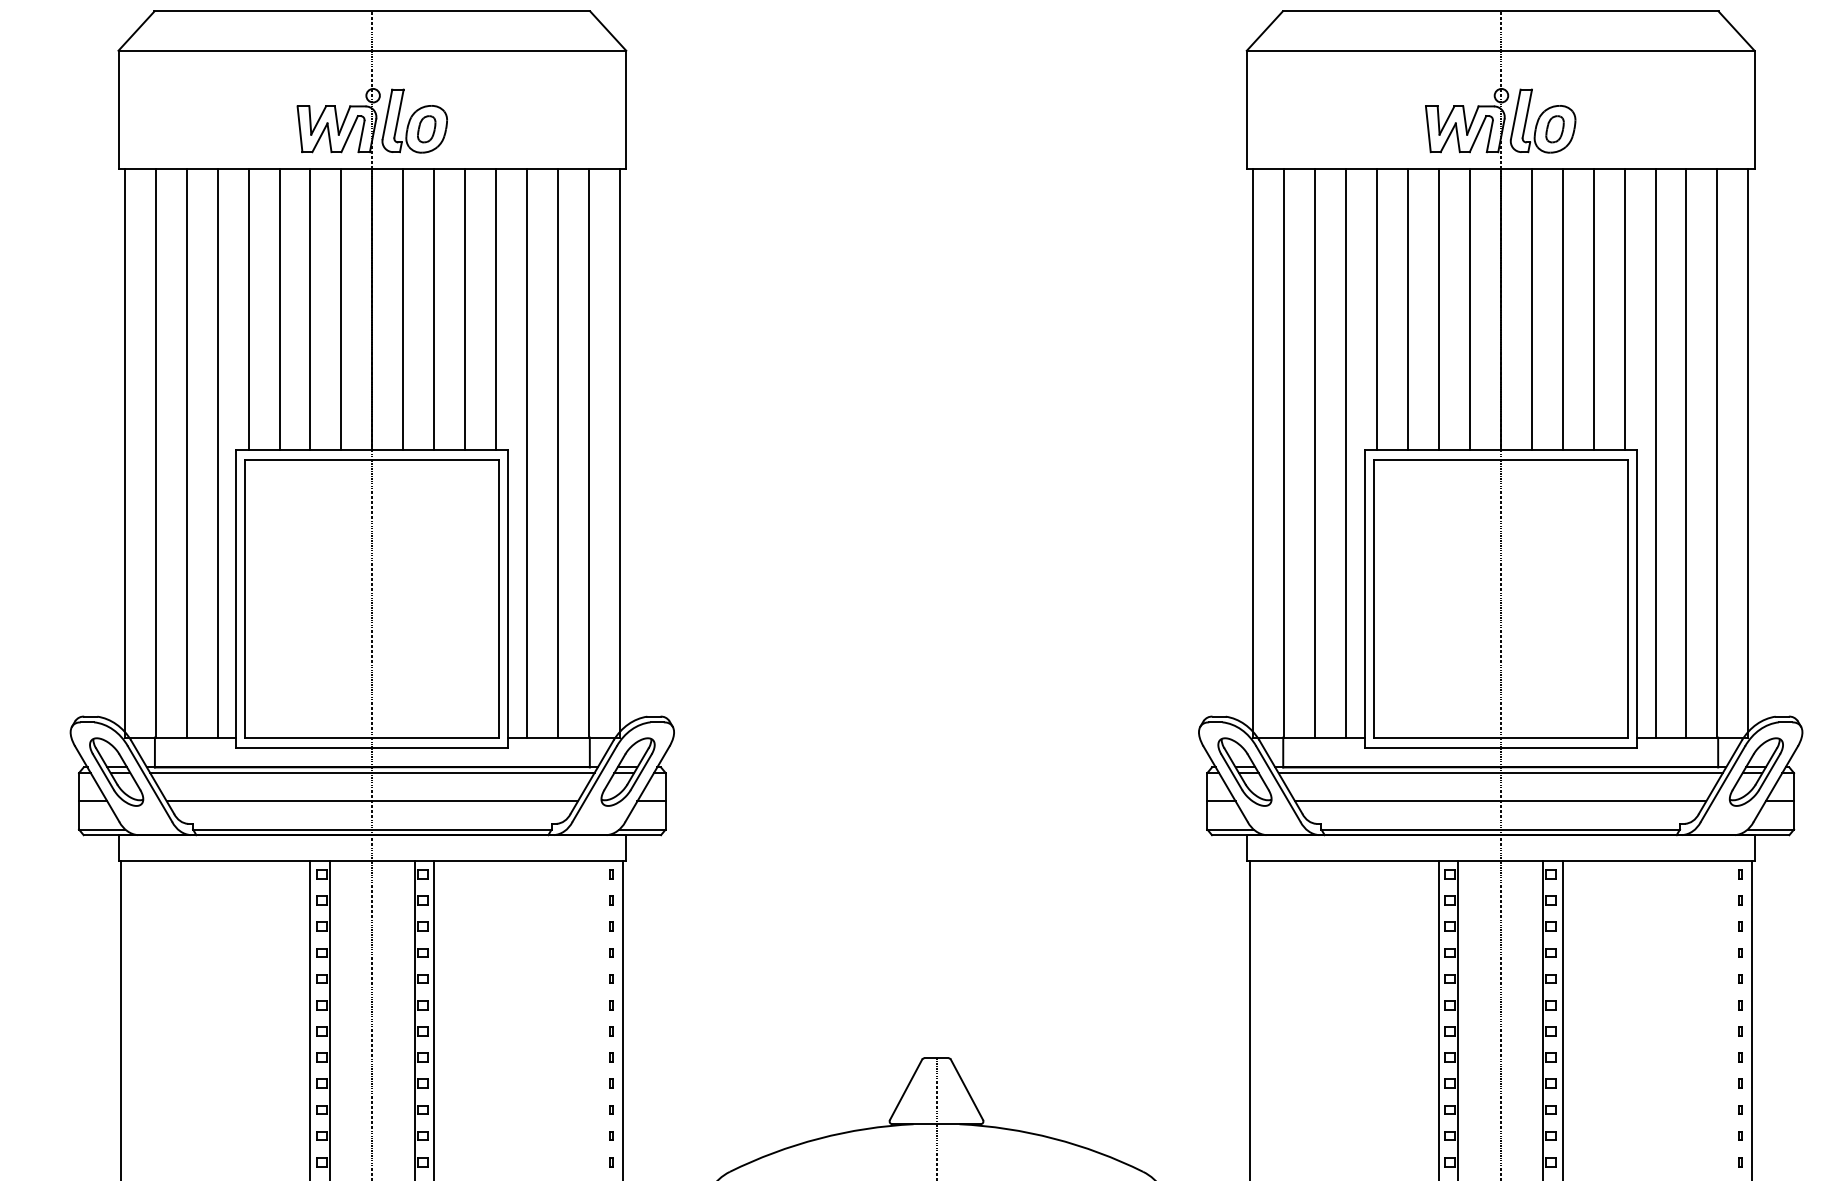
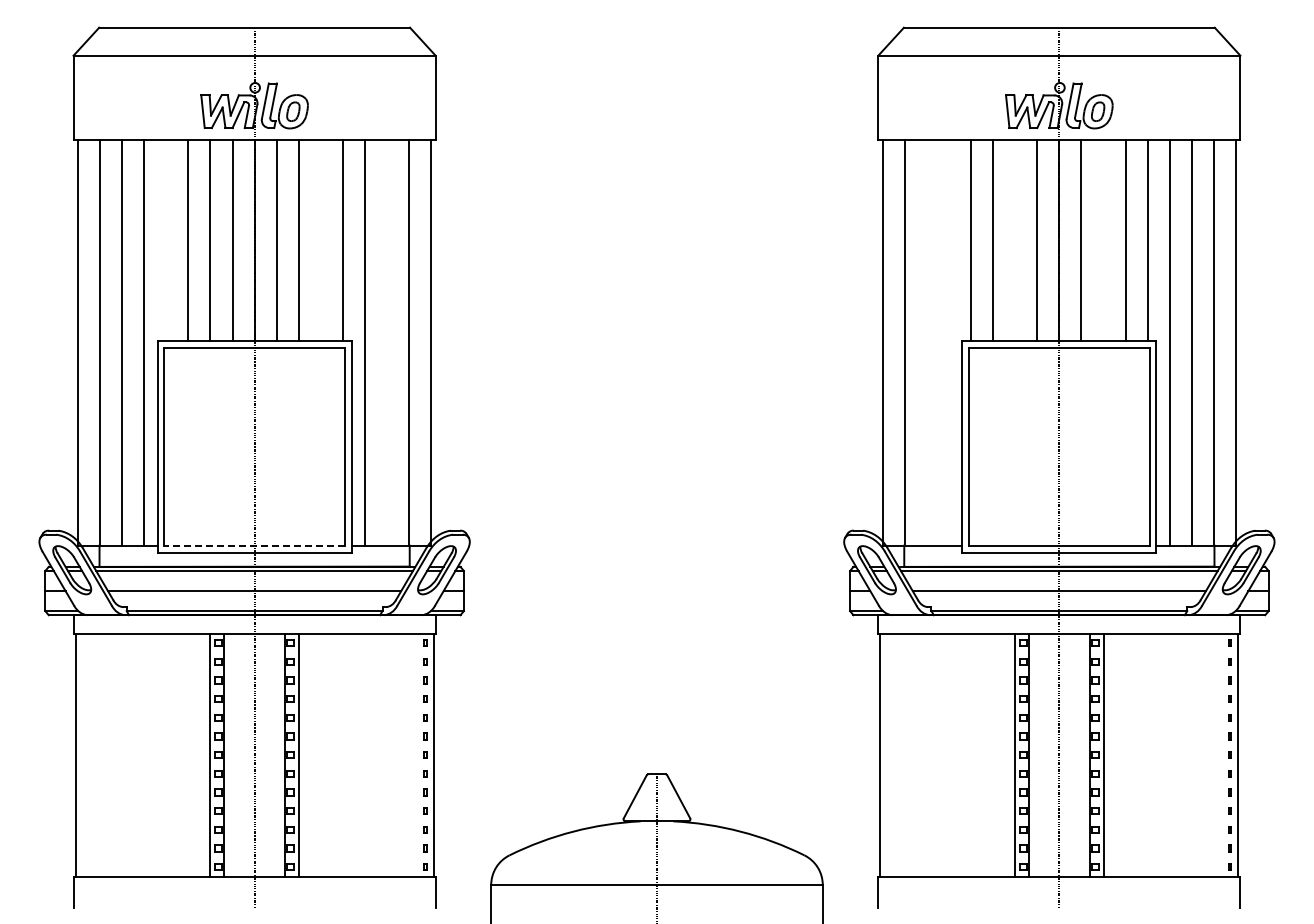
line: (248, 308) -> (166, 239), removed
line: (464, 308) -> (320, 239), removed
line: (1439, 308) -> (1015, 239), removed
line: (1562, 308) -> (1103, 239), removed
line: (558, 452) -> (387, 342), removed
line: (1314, 452) -> (926, 342), removed
line: (1345, 452) -> (948, 342), removed
line: (372, 737) -> (254, 545), solid -> dashed

